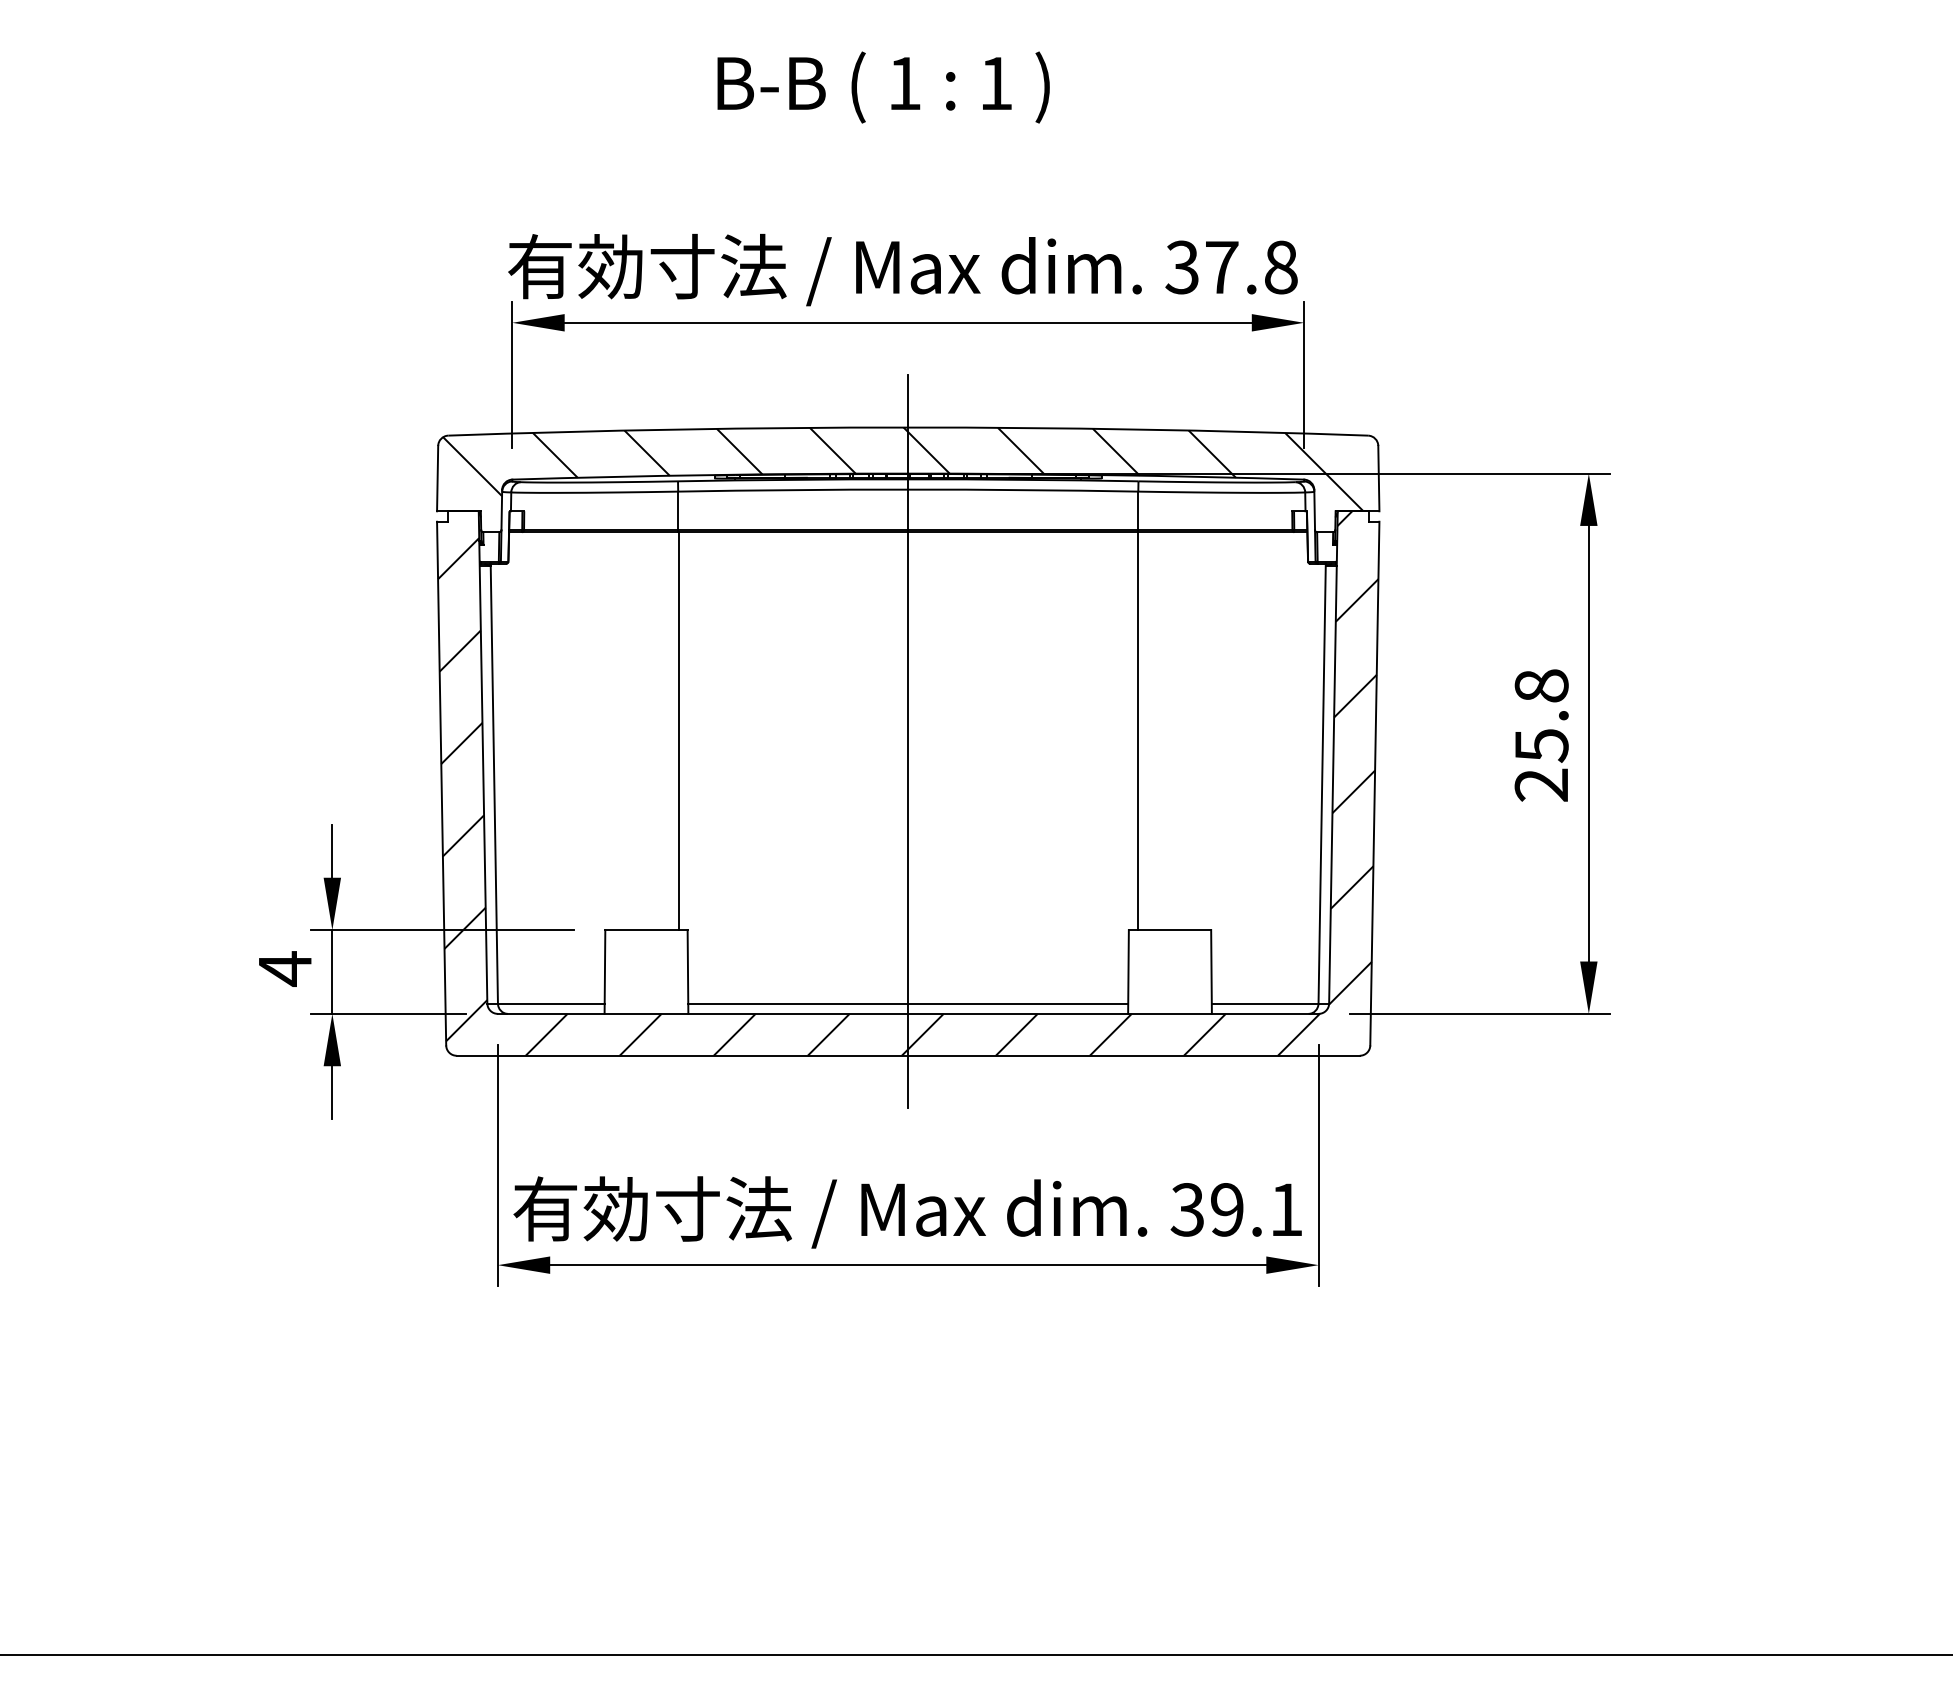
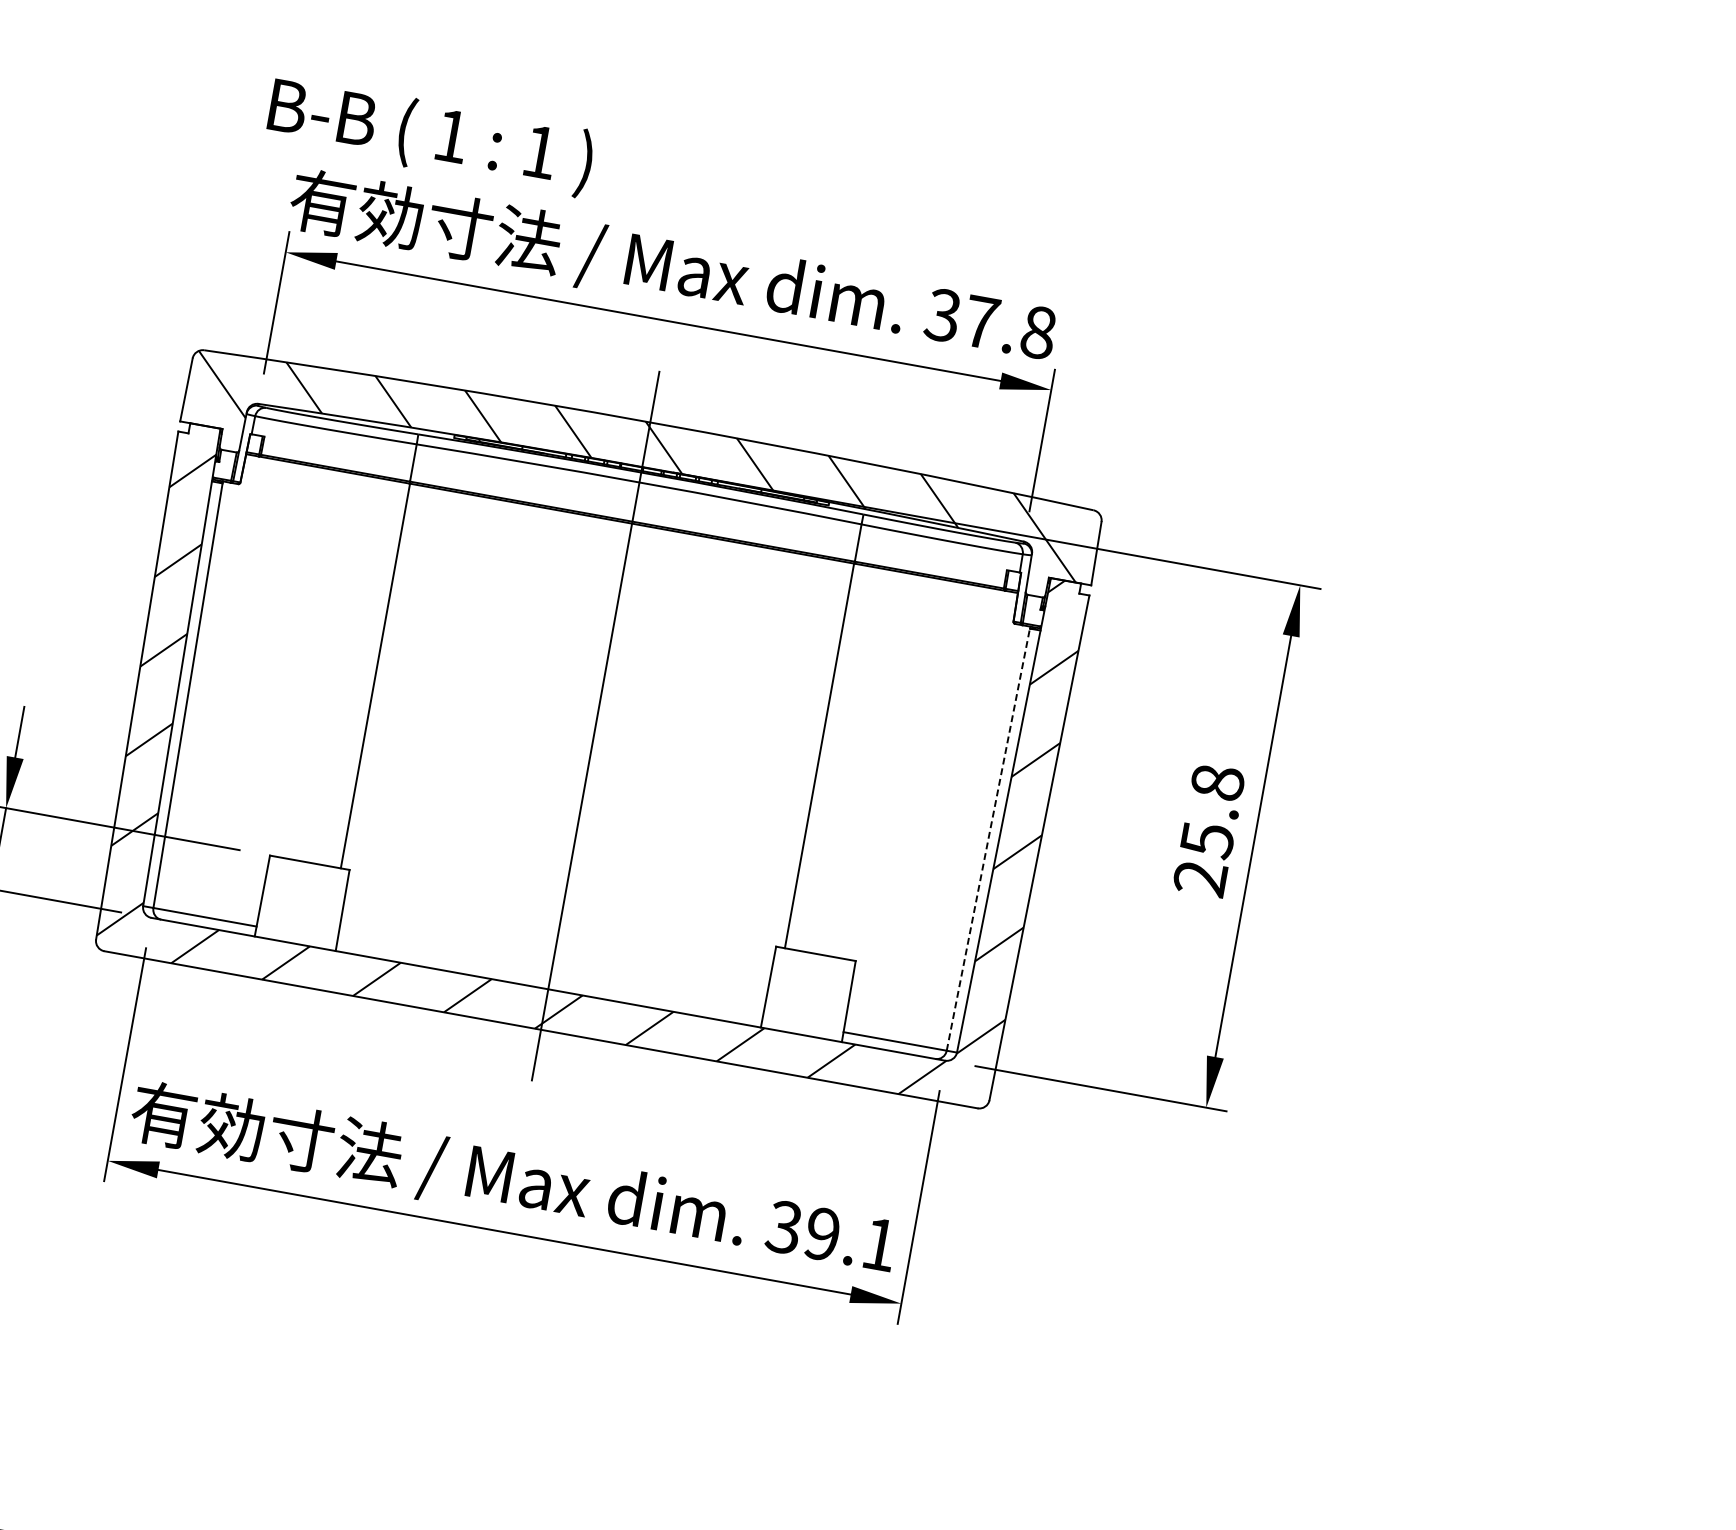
text: (883, 87) -> (430, 136), moved
line: (1322, 783) -> (988, 838), solid -> dashed
line: (908, 1003) -> (550, 979), removed

